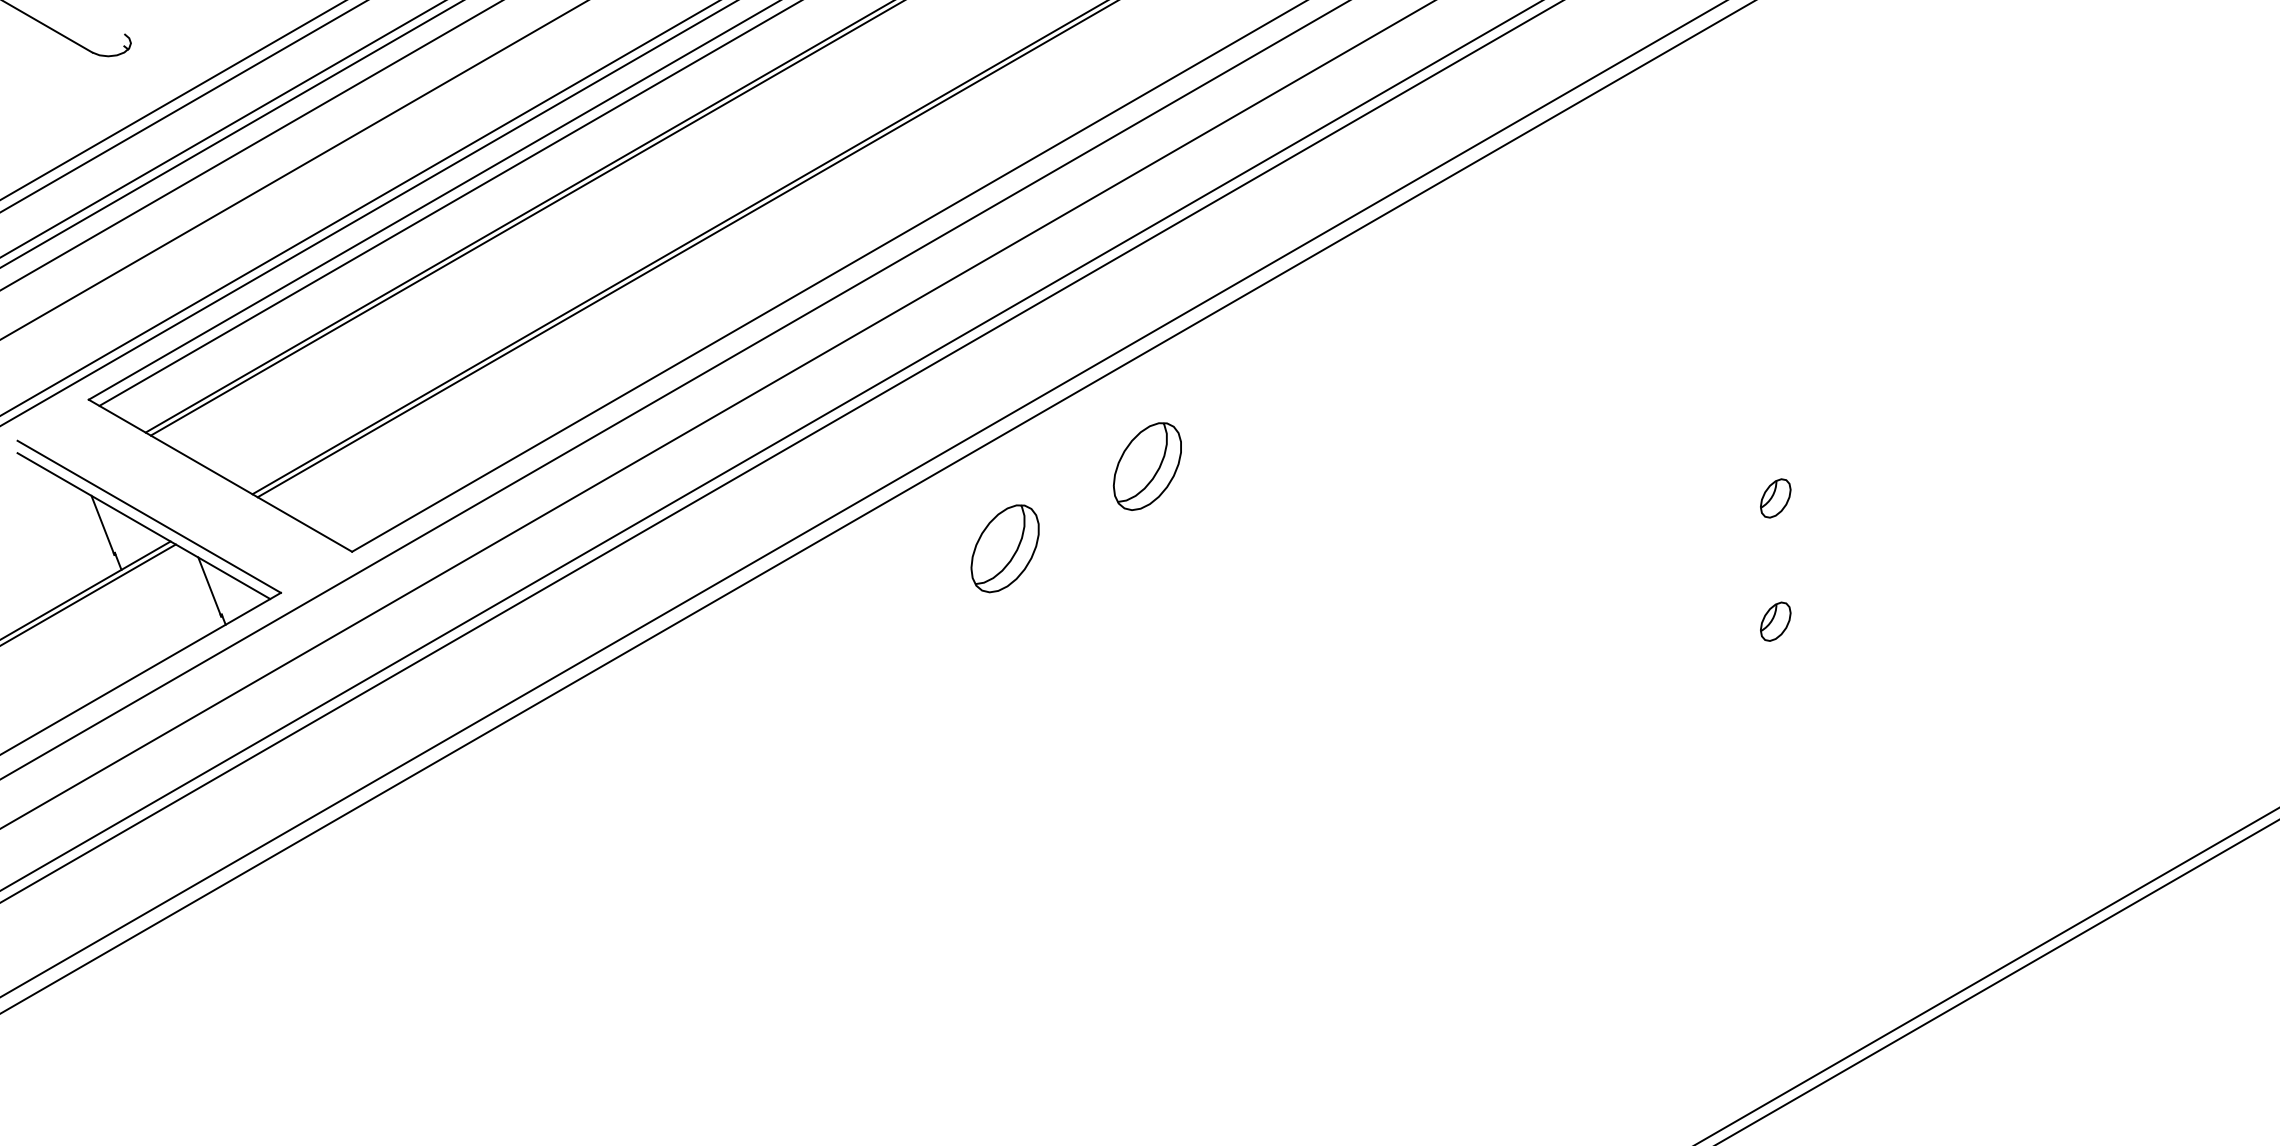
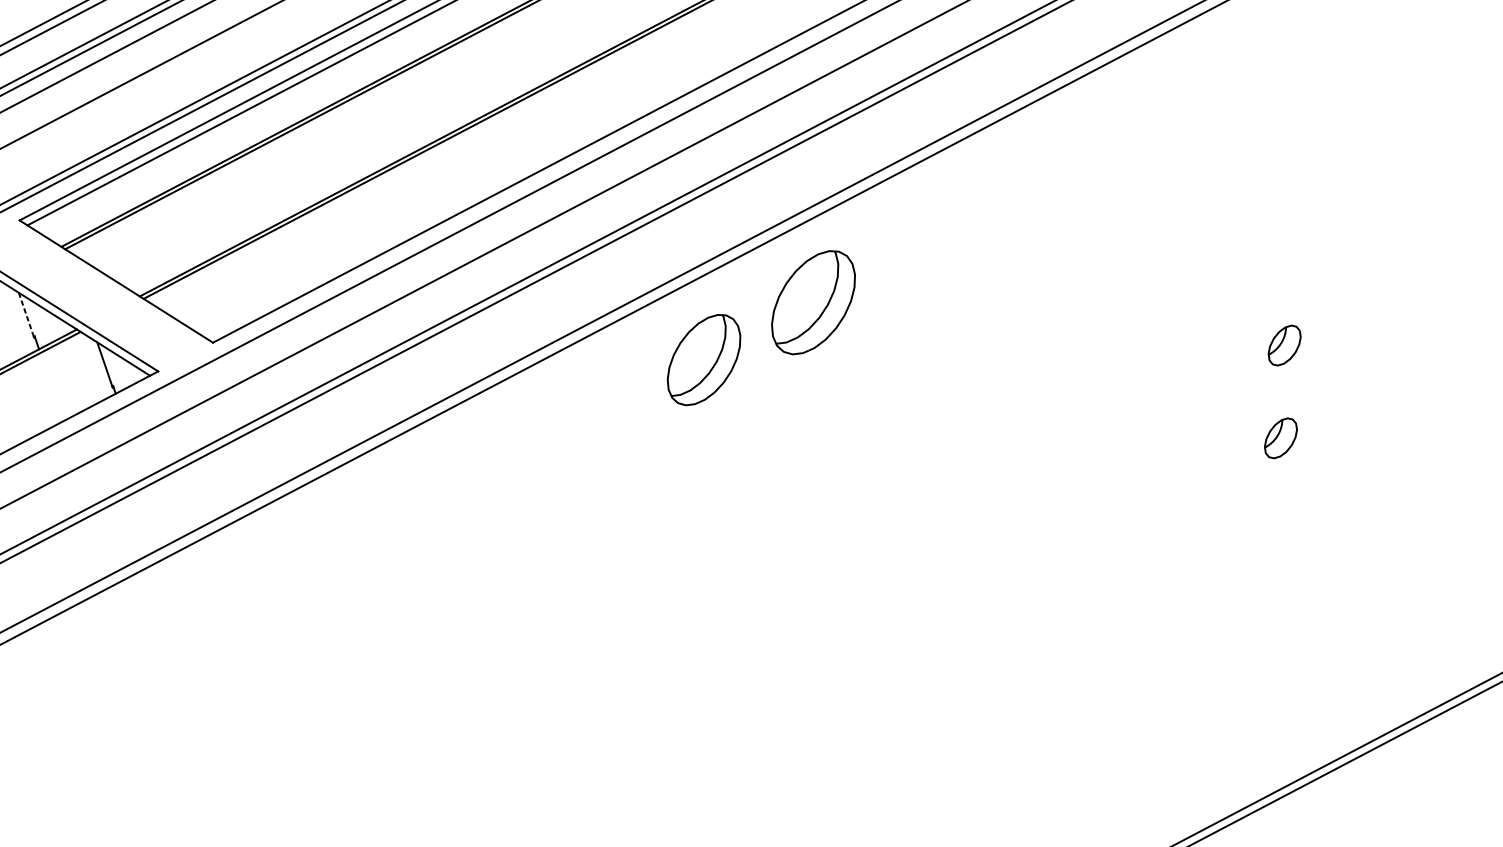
part: (1147, 466) -> (813, 302), size x1.6
part: (1775, 498) -> (1284, 345), size x1.4
line: (102, 525) -> (26, 315), solid -> dashed
part: (1004, 548) -> (703, 359), size x1.4
part: (1775, 621) -> (1280, 438), size x1.4

